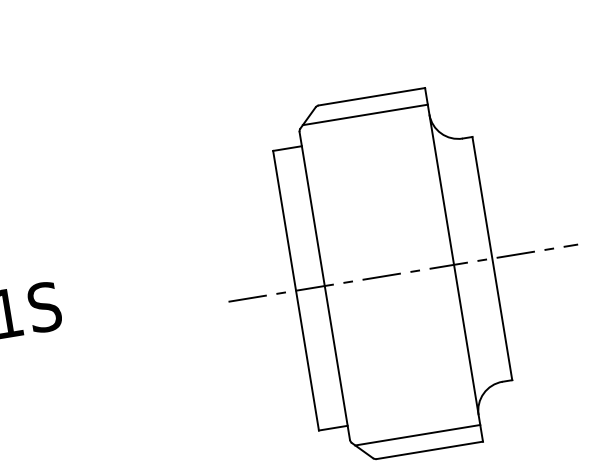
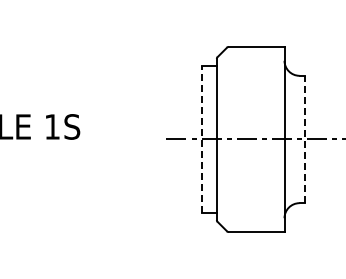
line: (364, 114) -> (251, 55), removed
line: (492, 258) -> (304, 139), solid -> dashed
line: (295, 290) -> (201, 139), solid -> dashed
line: (417, 435) -> (251, 223), removed

